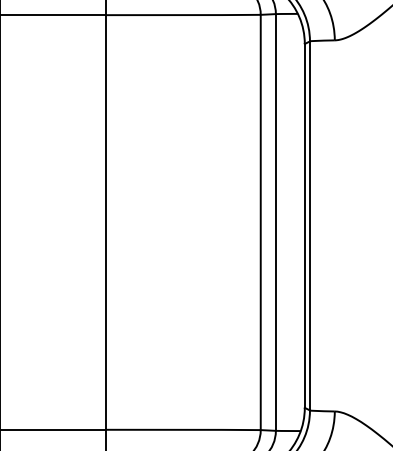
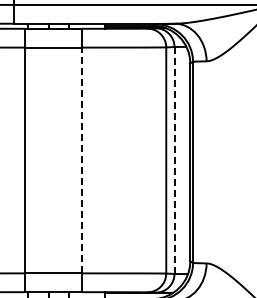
line: (105, 222) -> (81, 160), solid -> dashed
line: (275, 222) -> (174, 160), solid -> dashed

